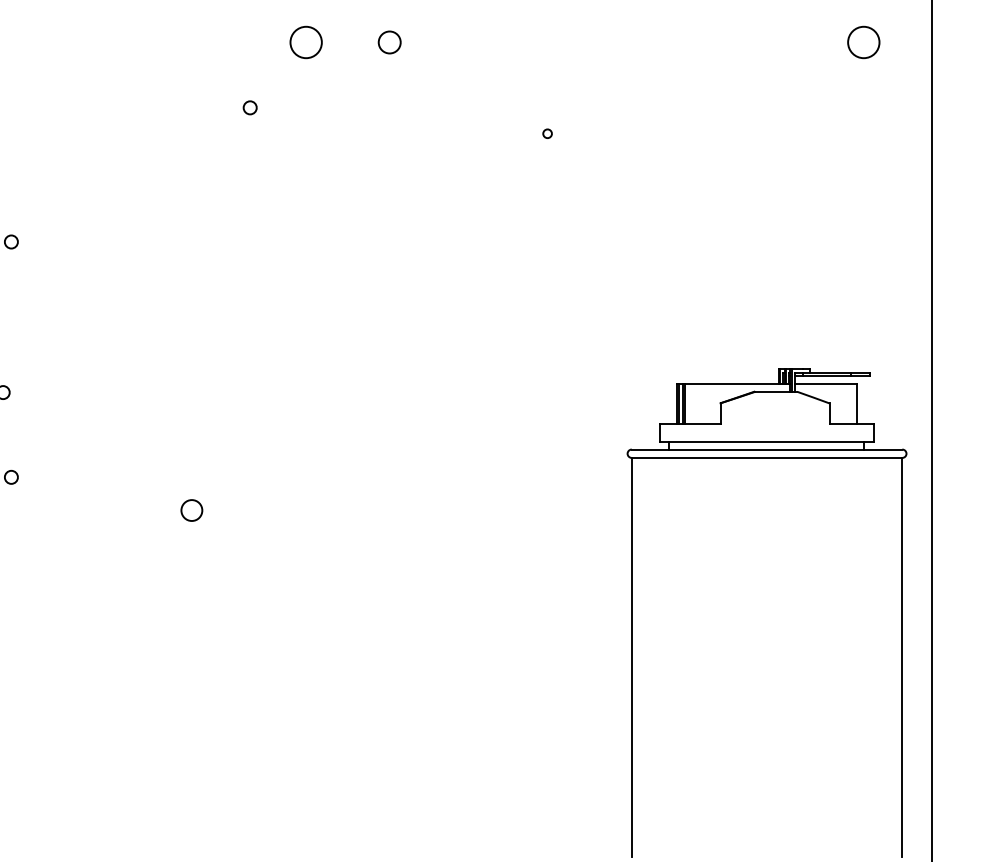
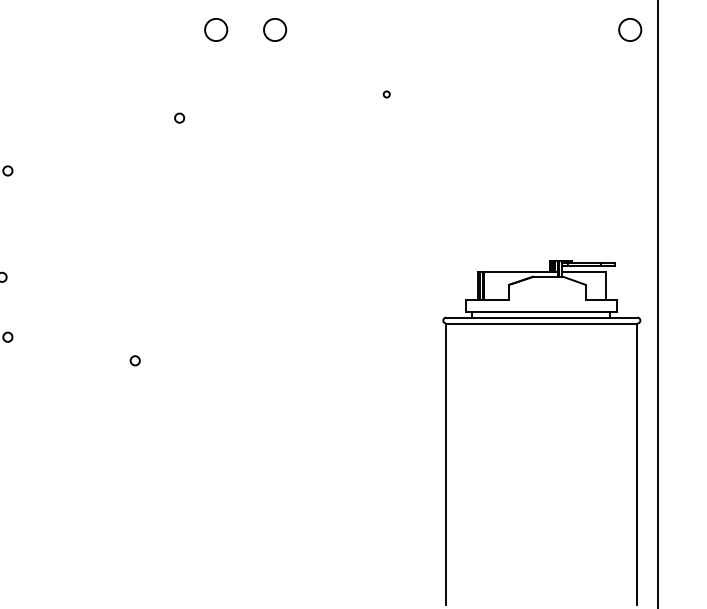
circle: (390, 41) -> (275, 29), size x1.43
circle: (864, 41) -> (630, 29), moved
circle: (250, 106) -> (179, 117), moved
circle: (190, 510) -> (134, 360), size x0.62

